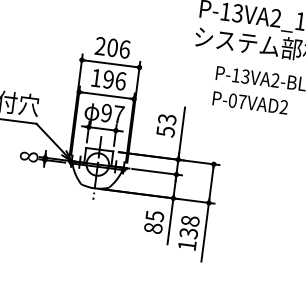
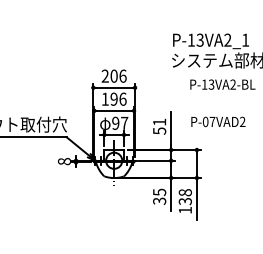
text: (250, 102) -> (218, 121), moved
text: (167, 118) -> (159, 121), 53 -> 51
text: (153, 227) -> (159, 200), 85 -> 35

